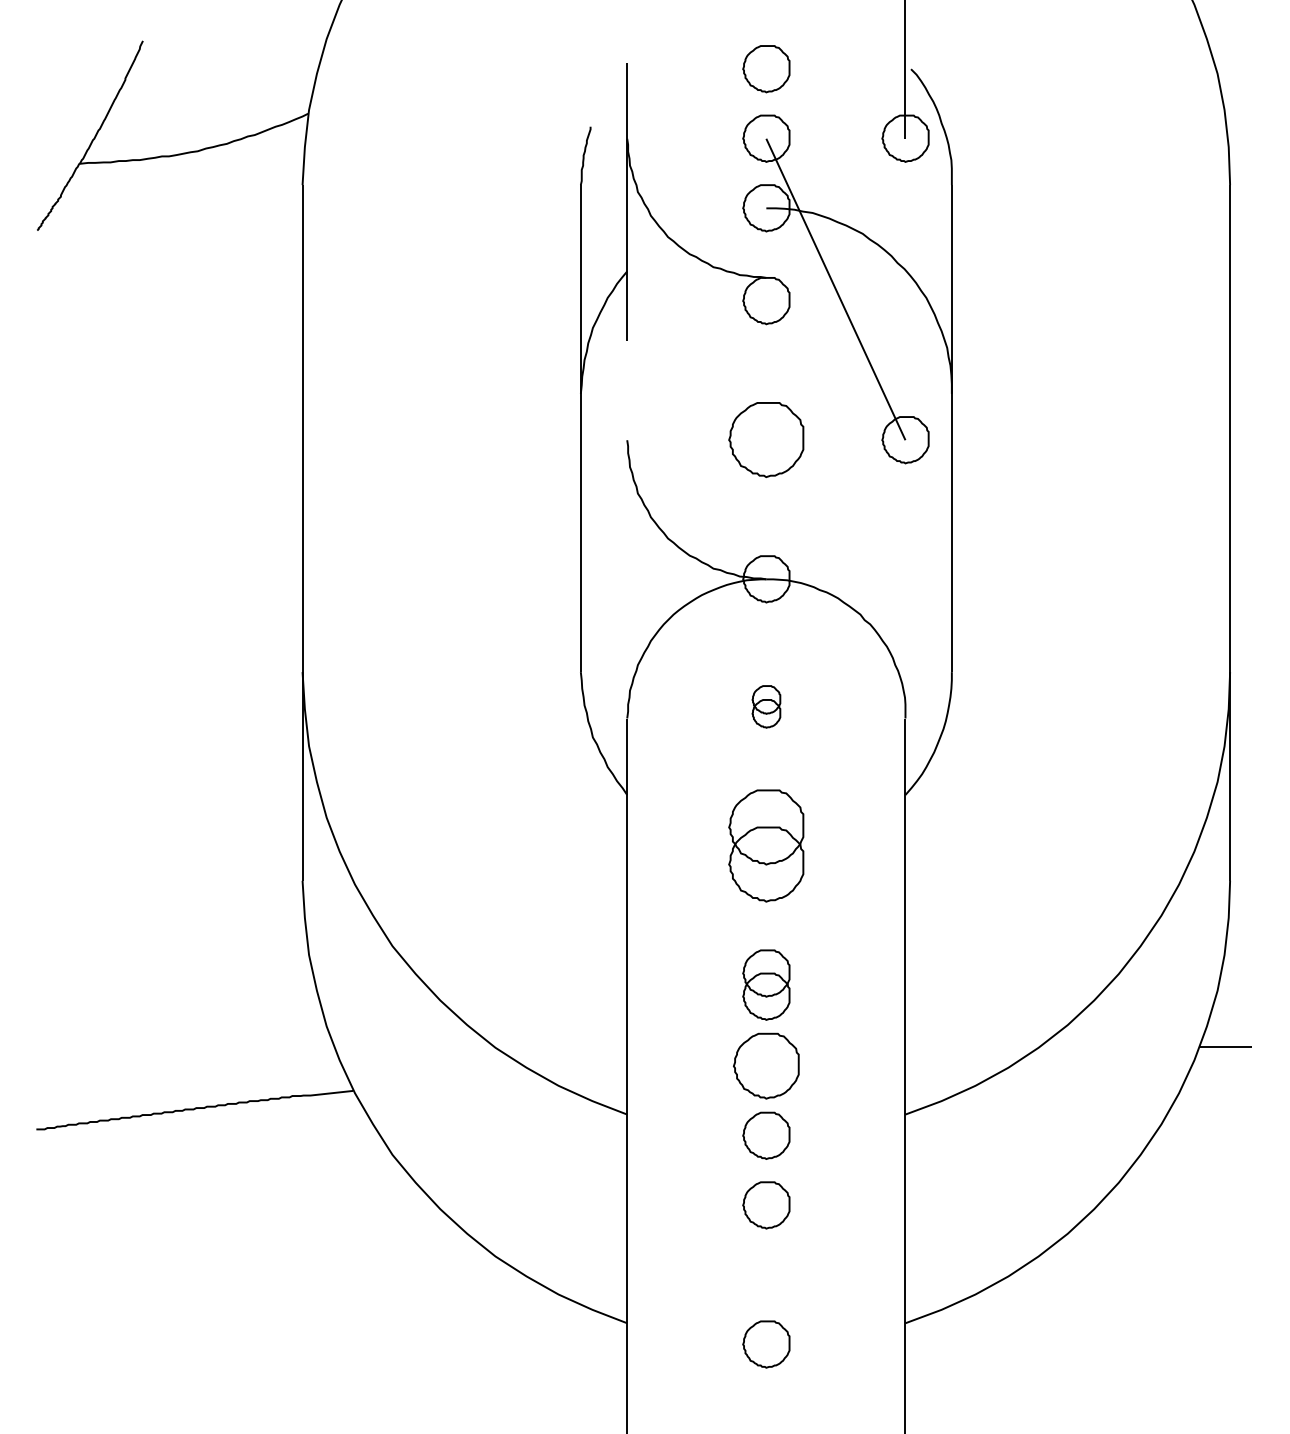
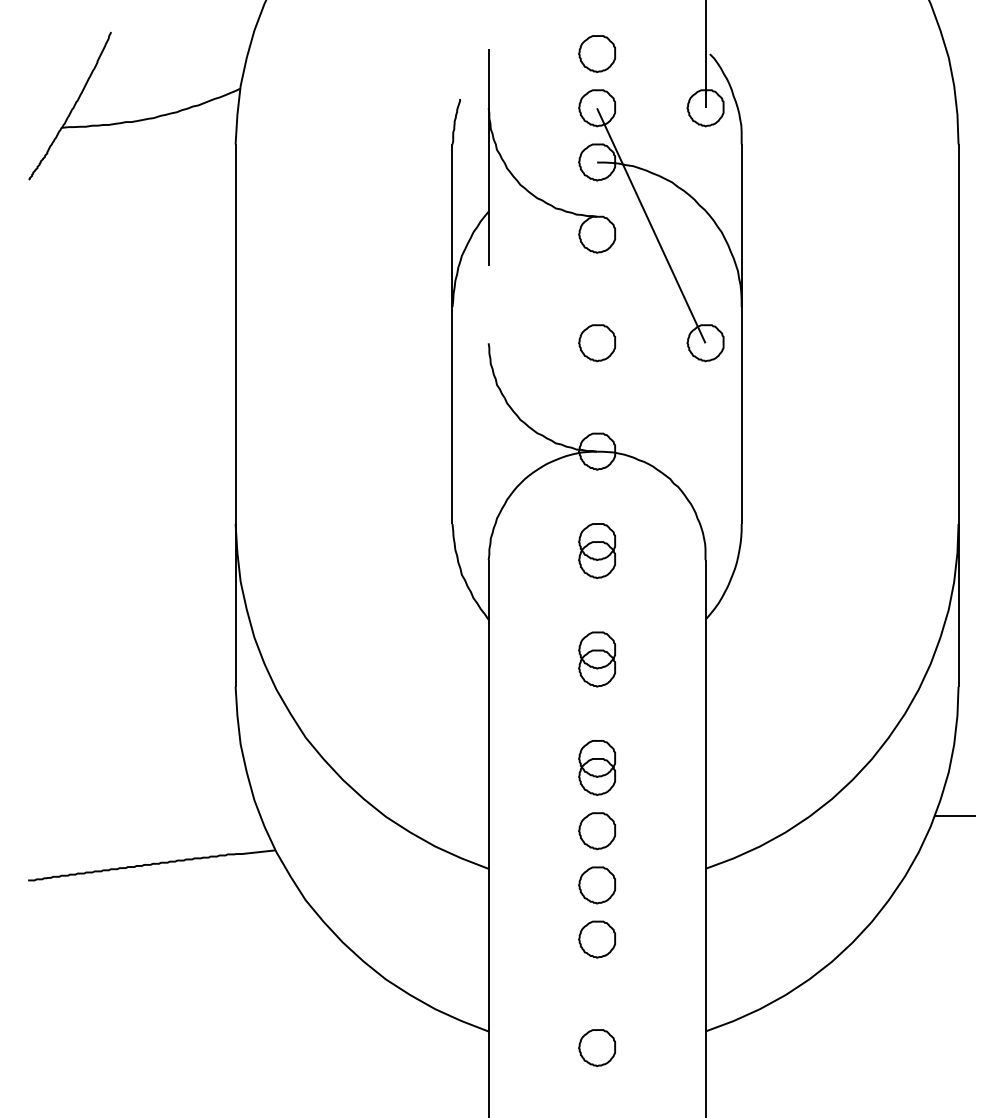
part: (766, 440) -> (597, 343), size x0.62
part: (766, 706) -> (597, 550), size x1.67
part: (766, 845) -> (597, 659), size x0.62
part: (766, 1066) -> (597, 831), size x0.71

